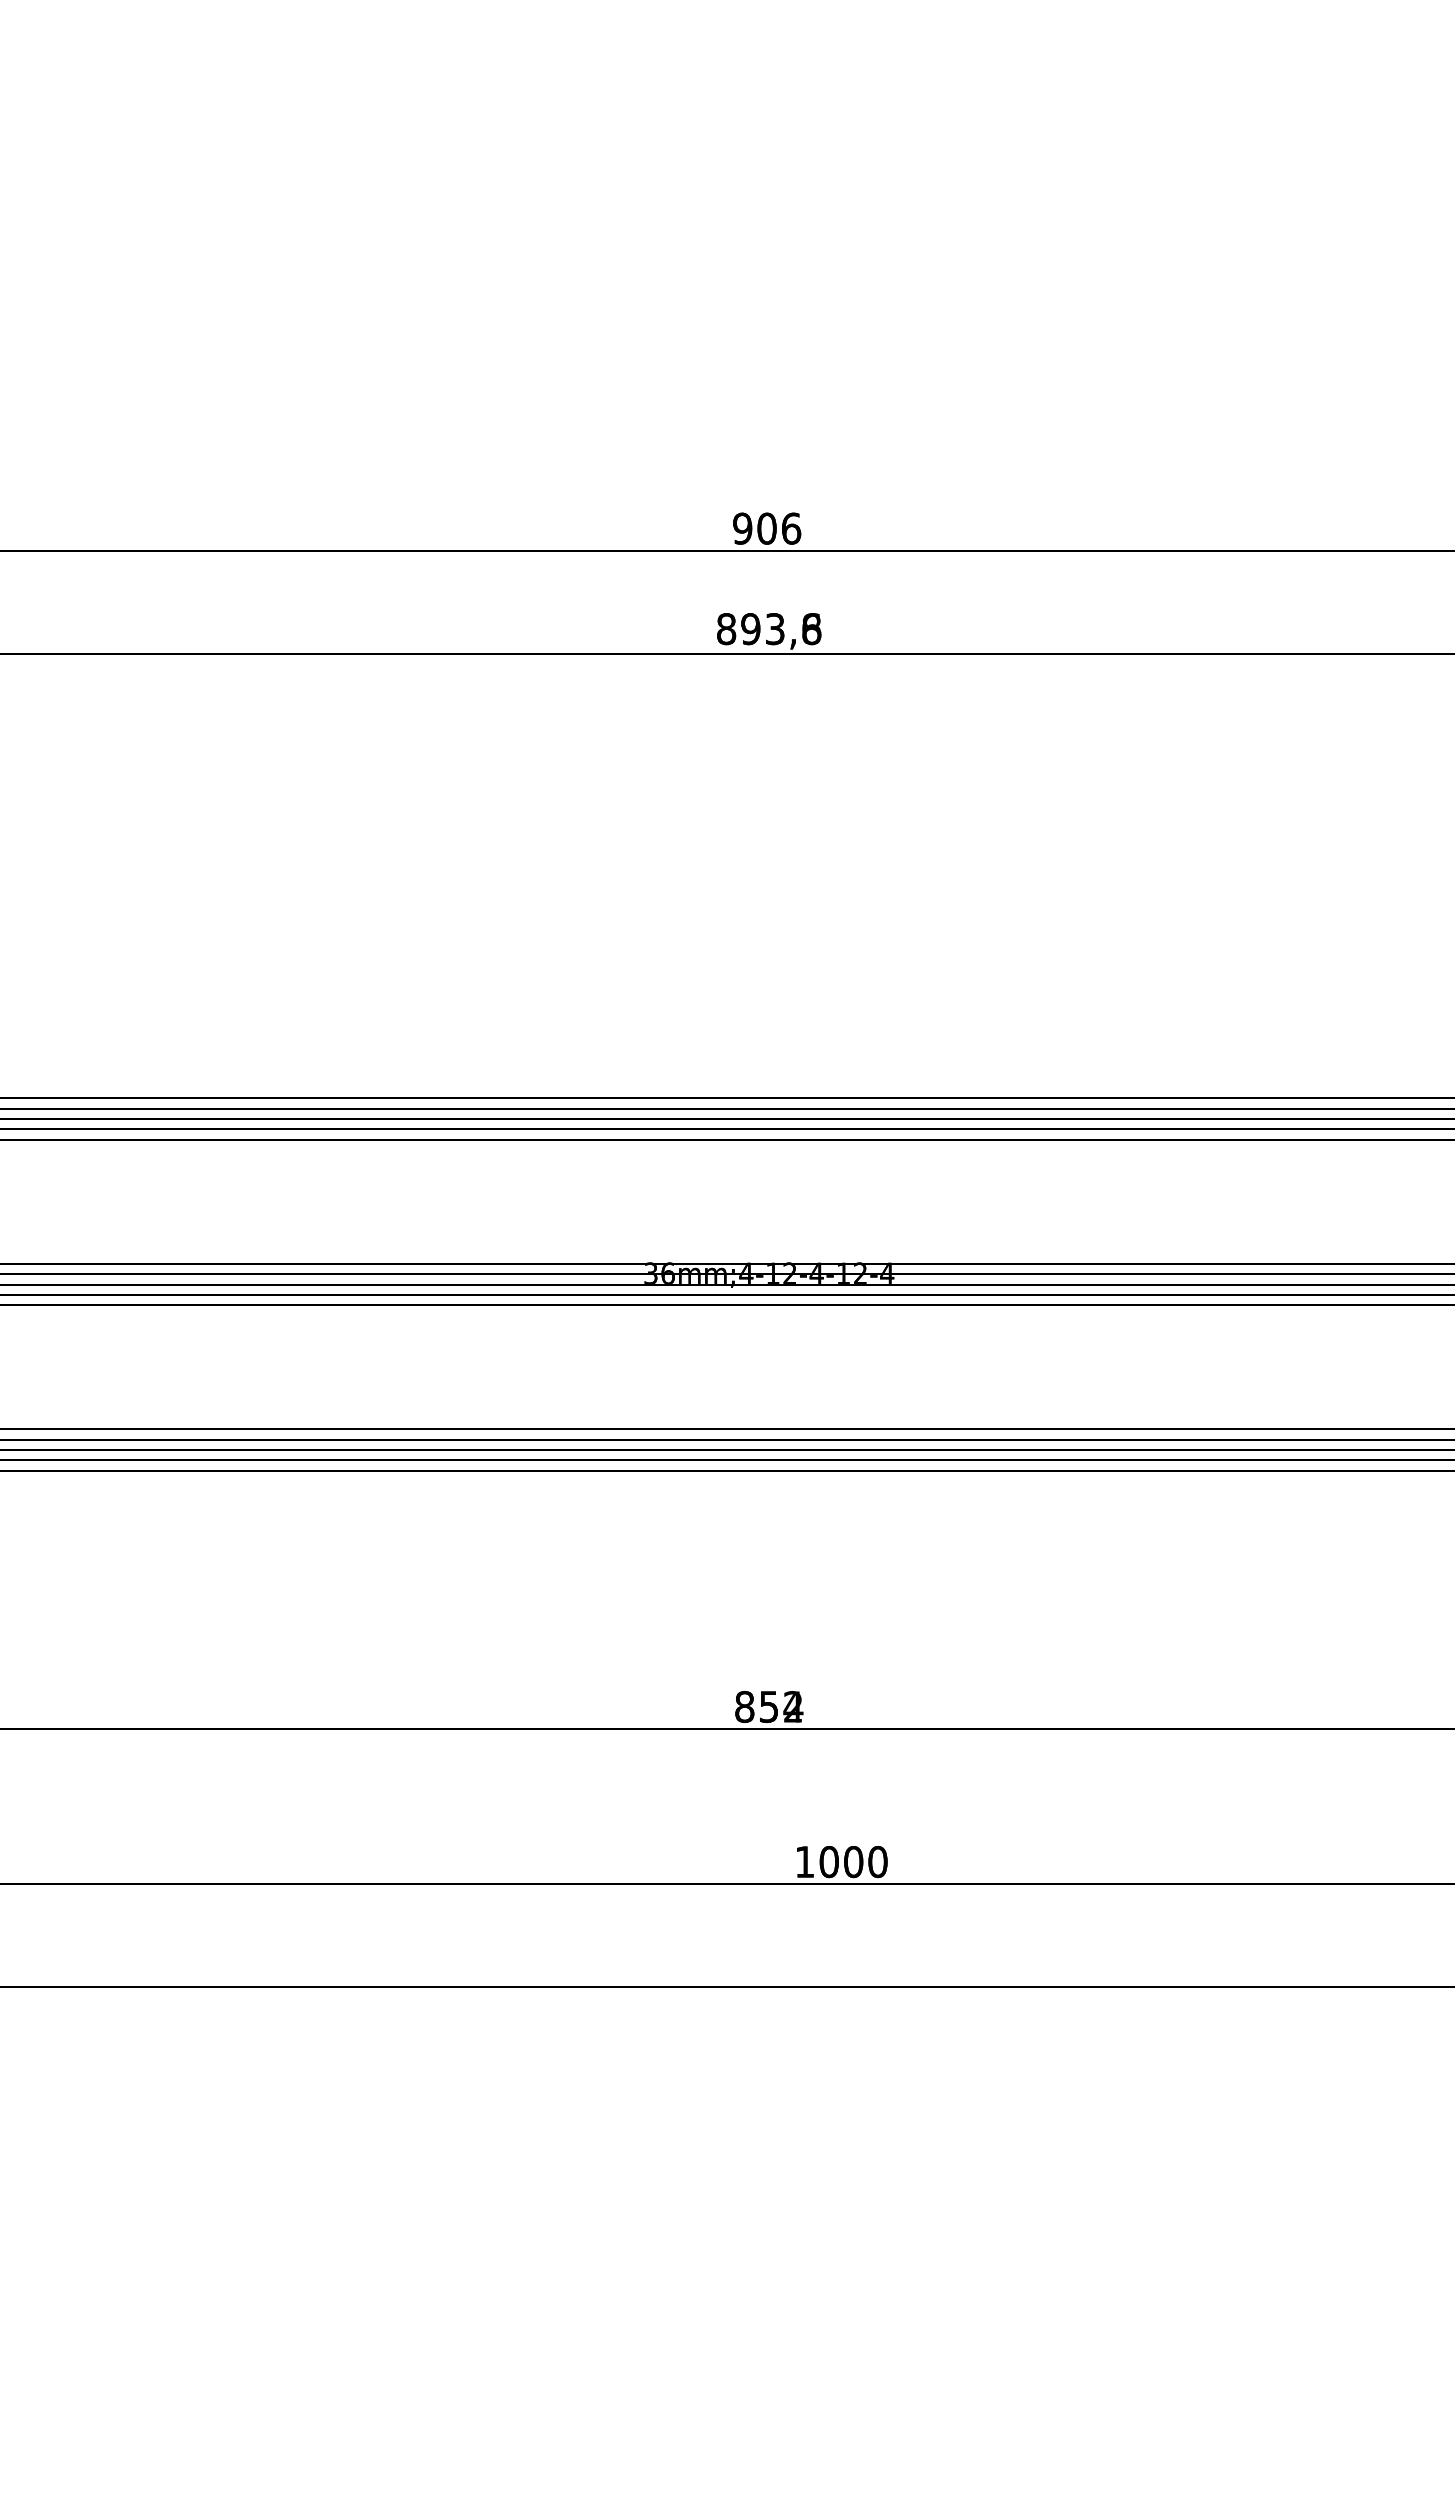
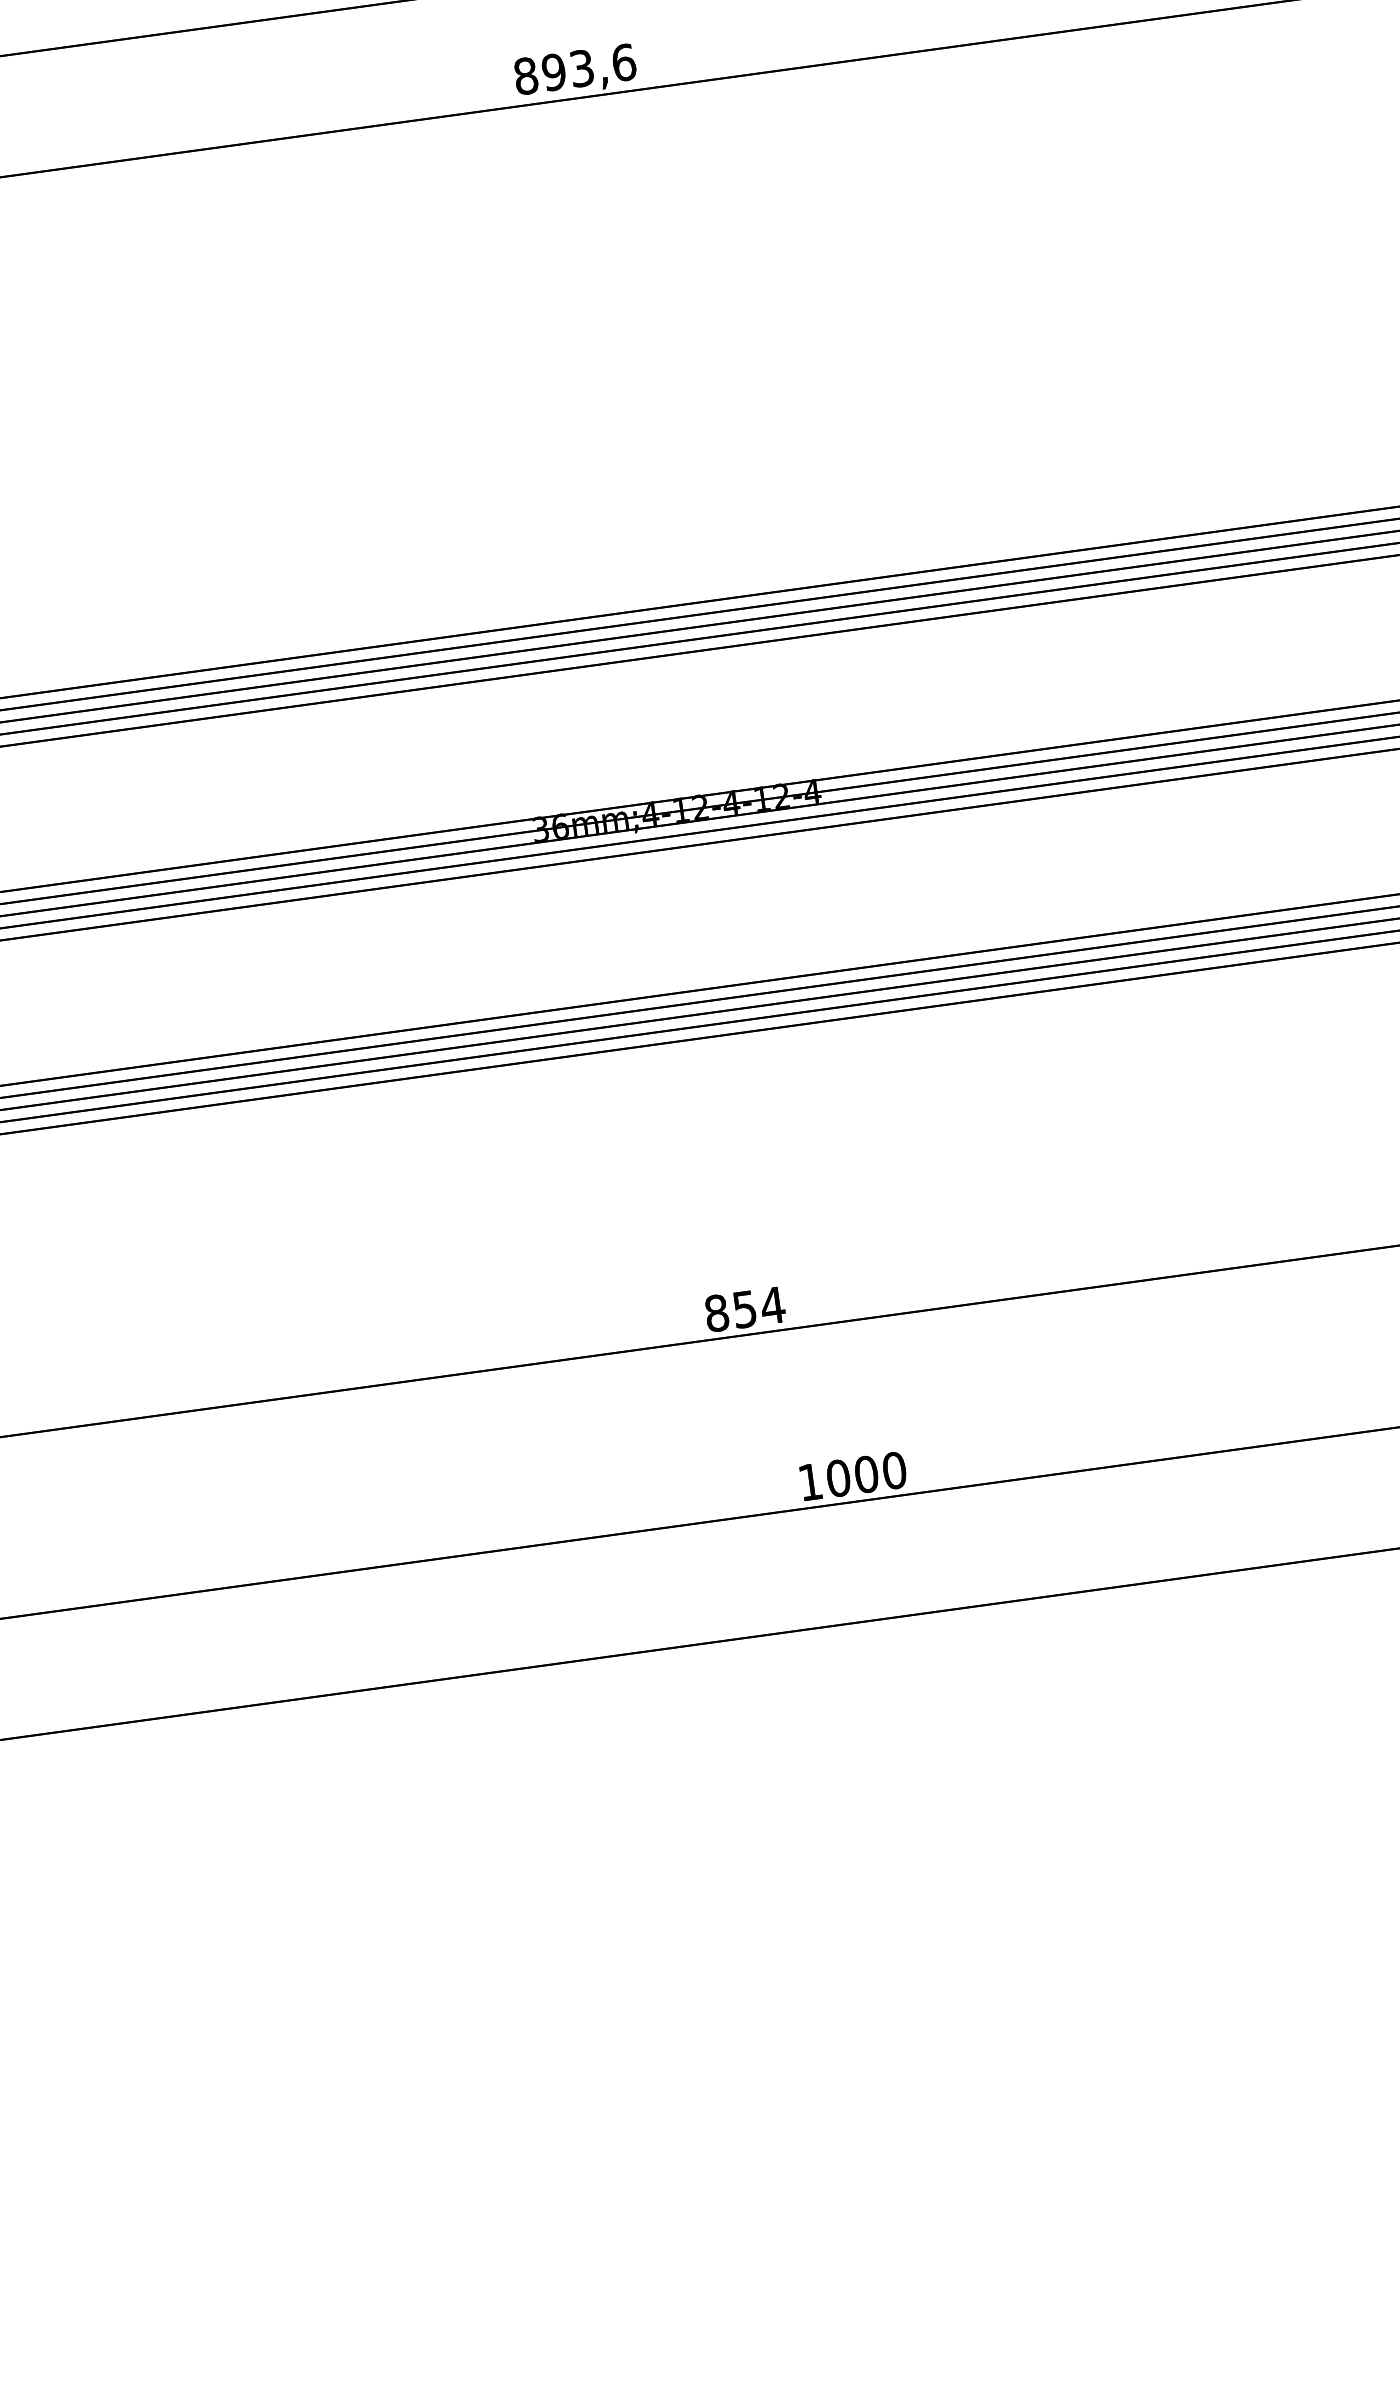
text: (811, 628) -> (623, 62), 893,8 -> 893,6
text: (793, 1706) -> (772, 1305), 852 -> 854

